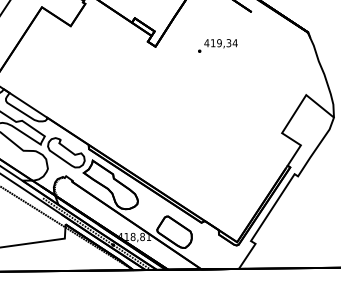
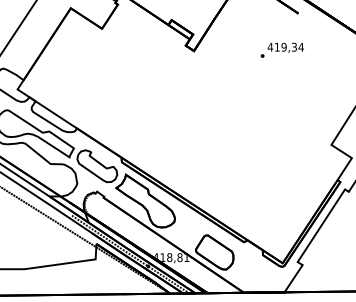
text: (217, 45) -> (281, 49), moved

